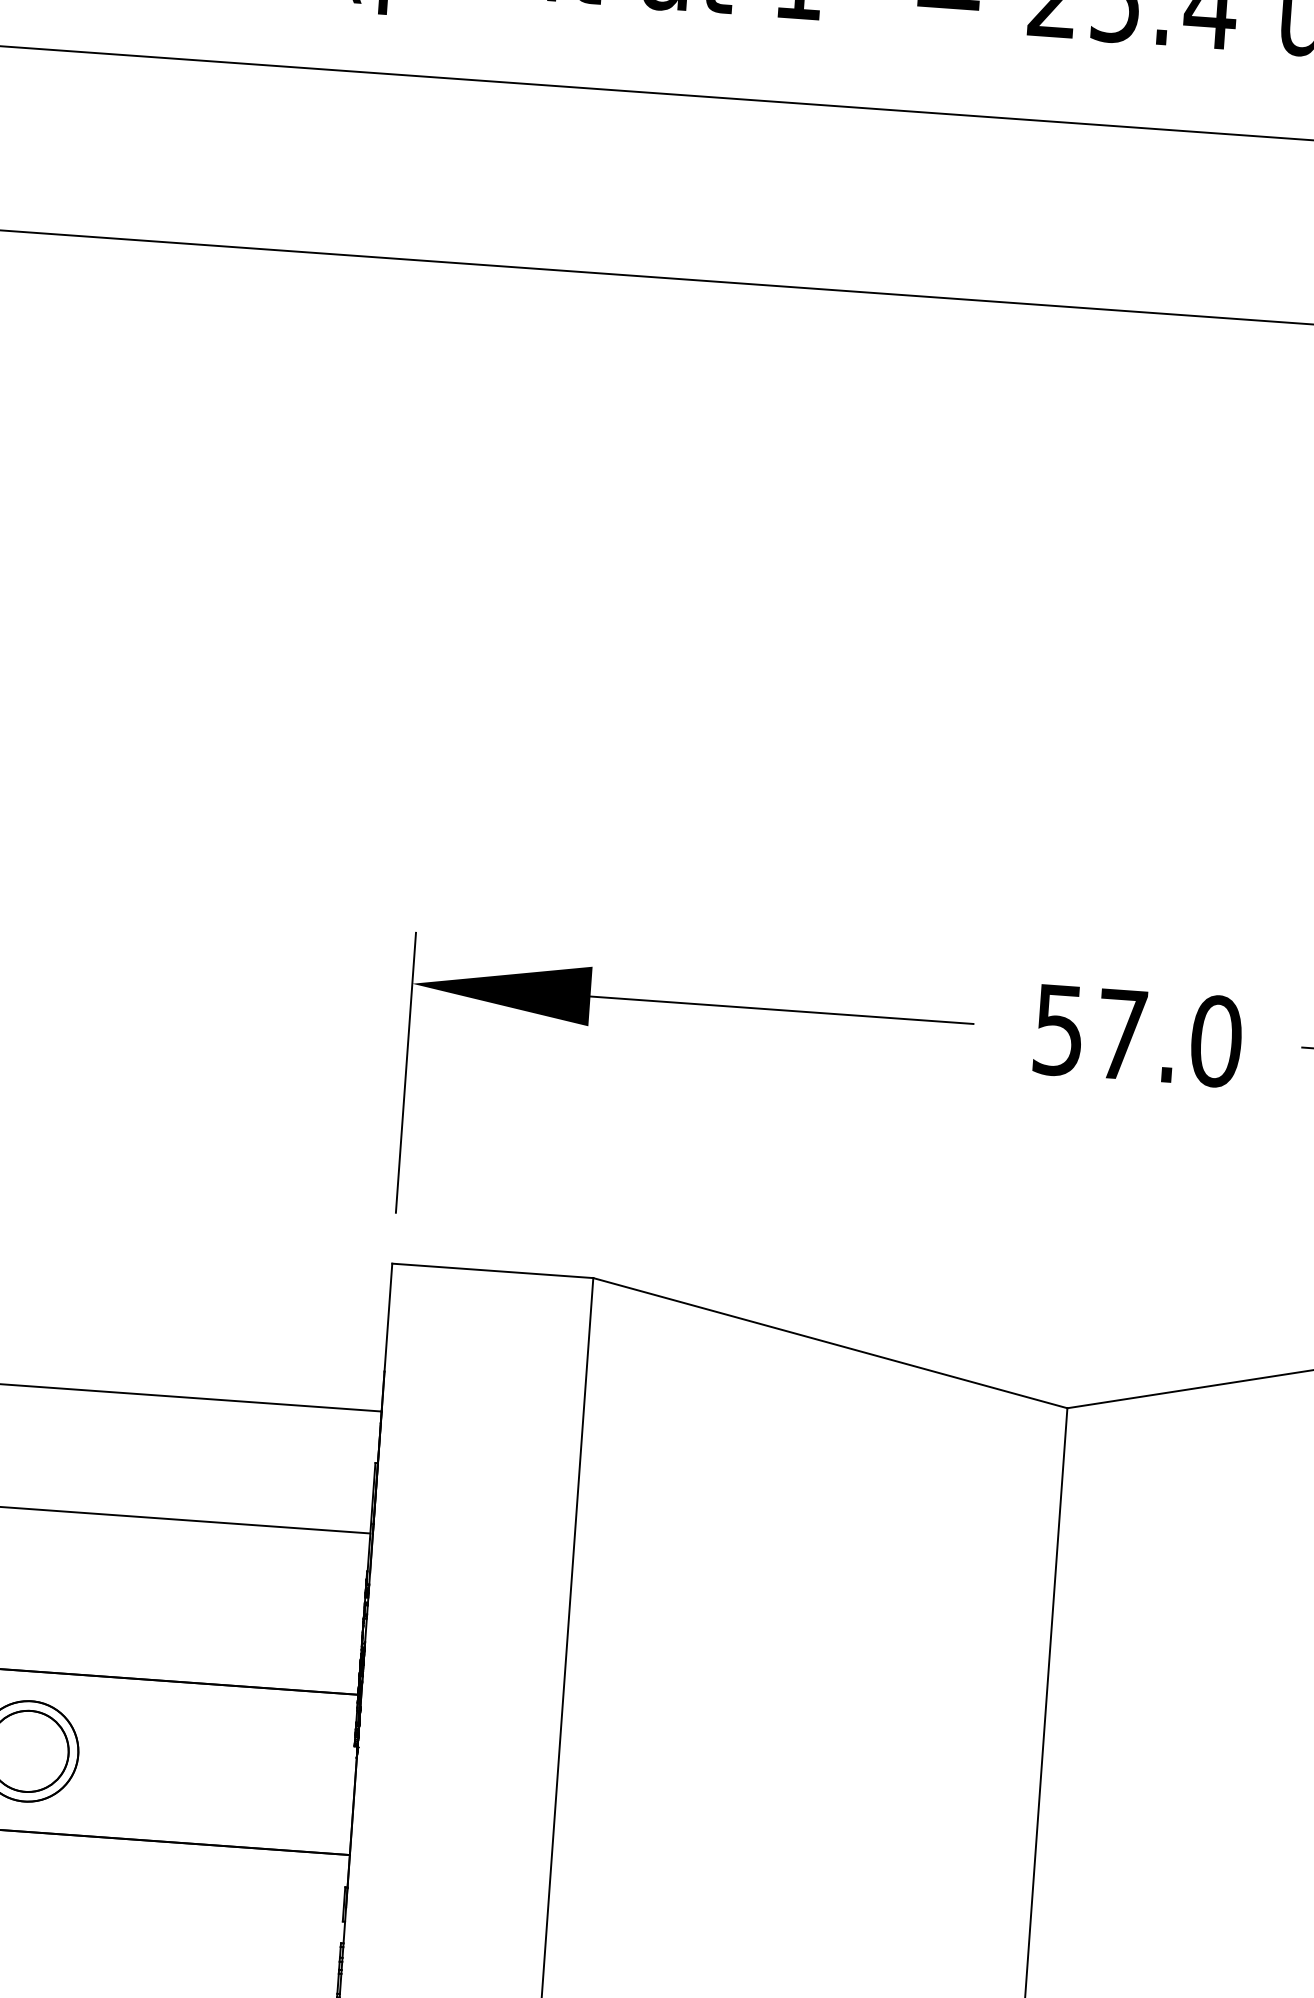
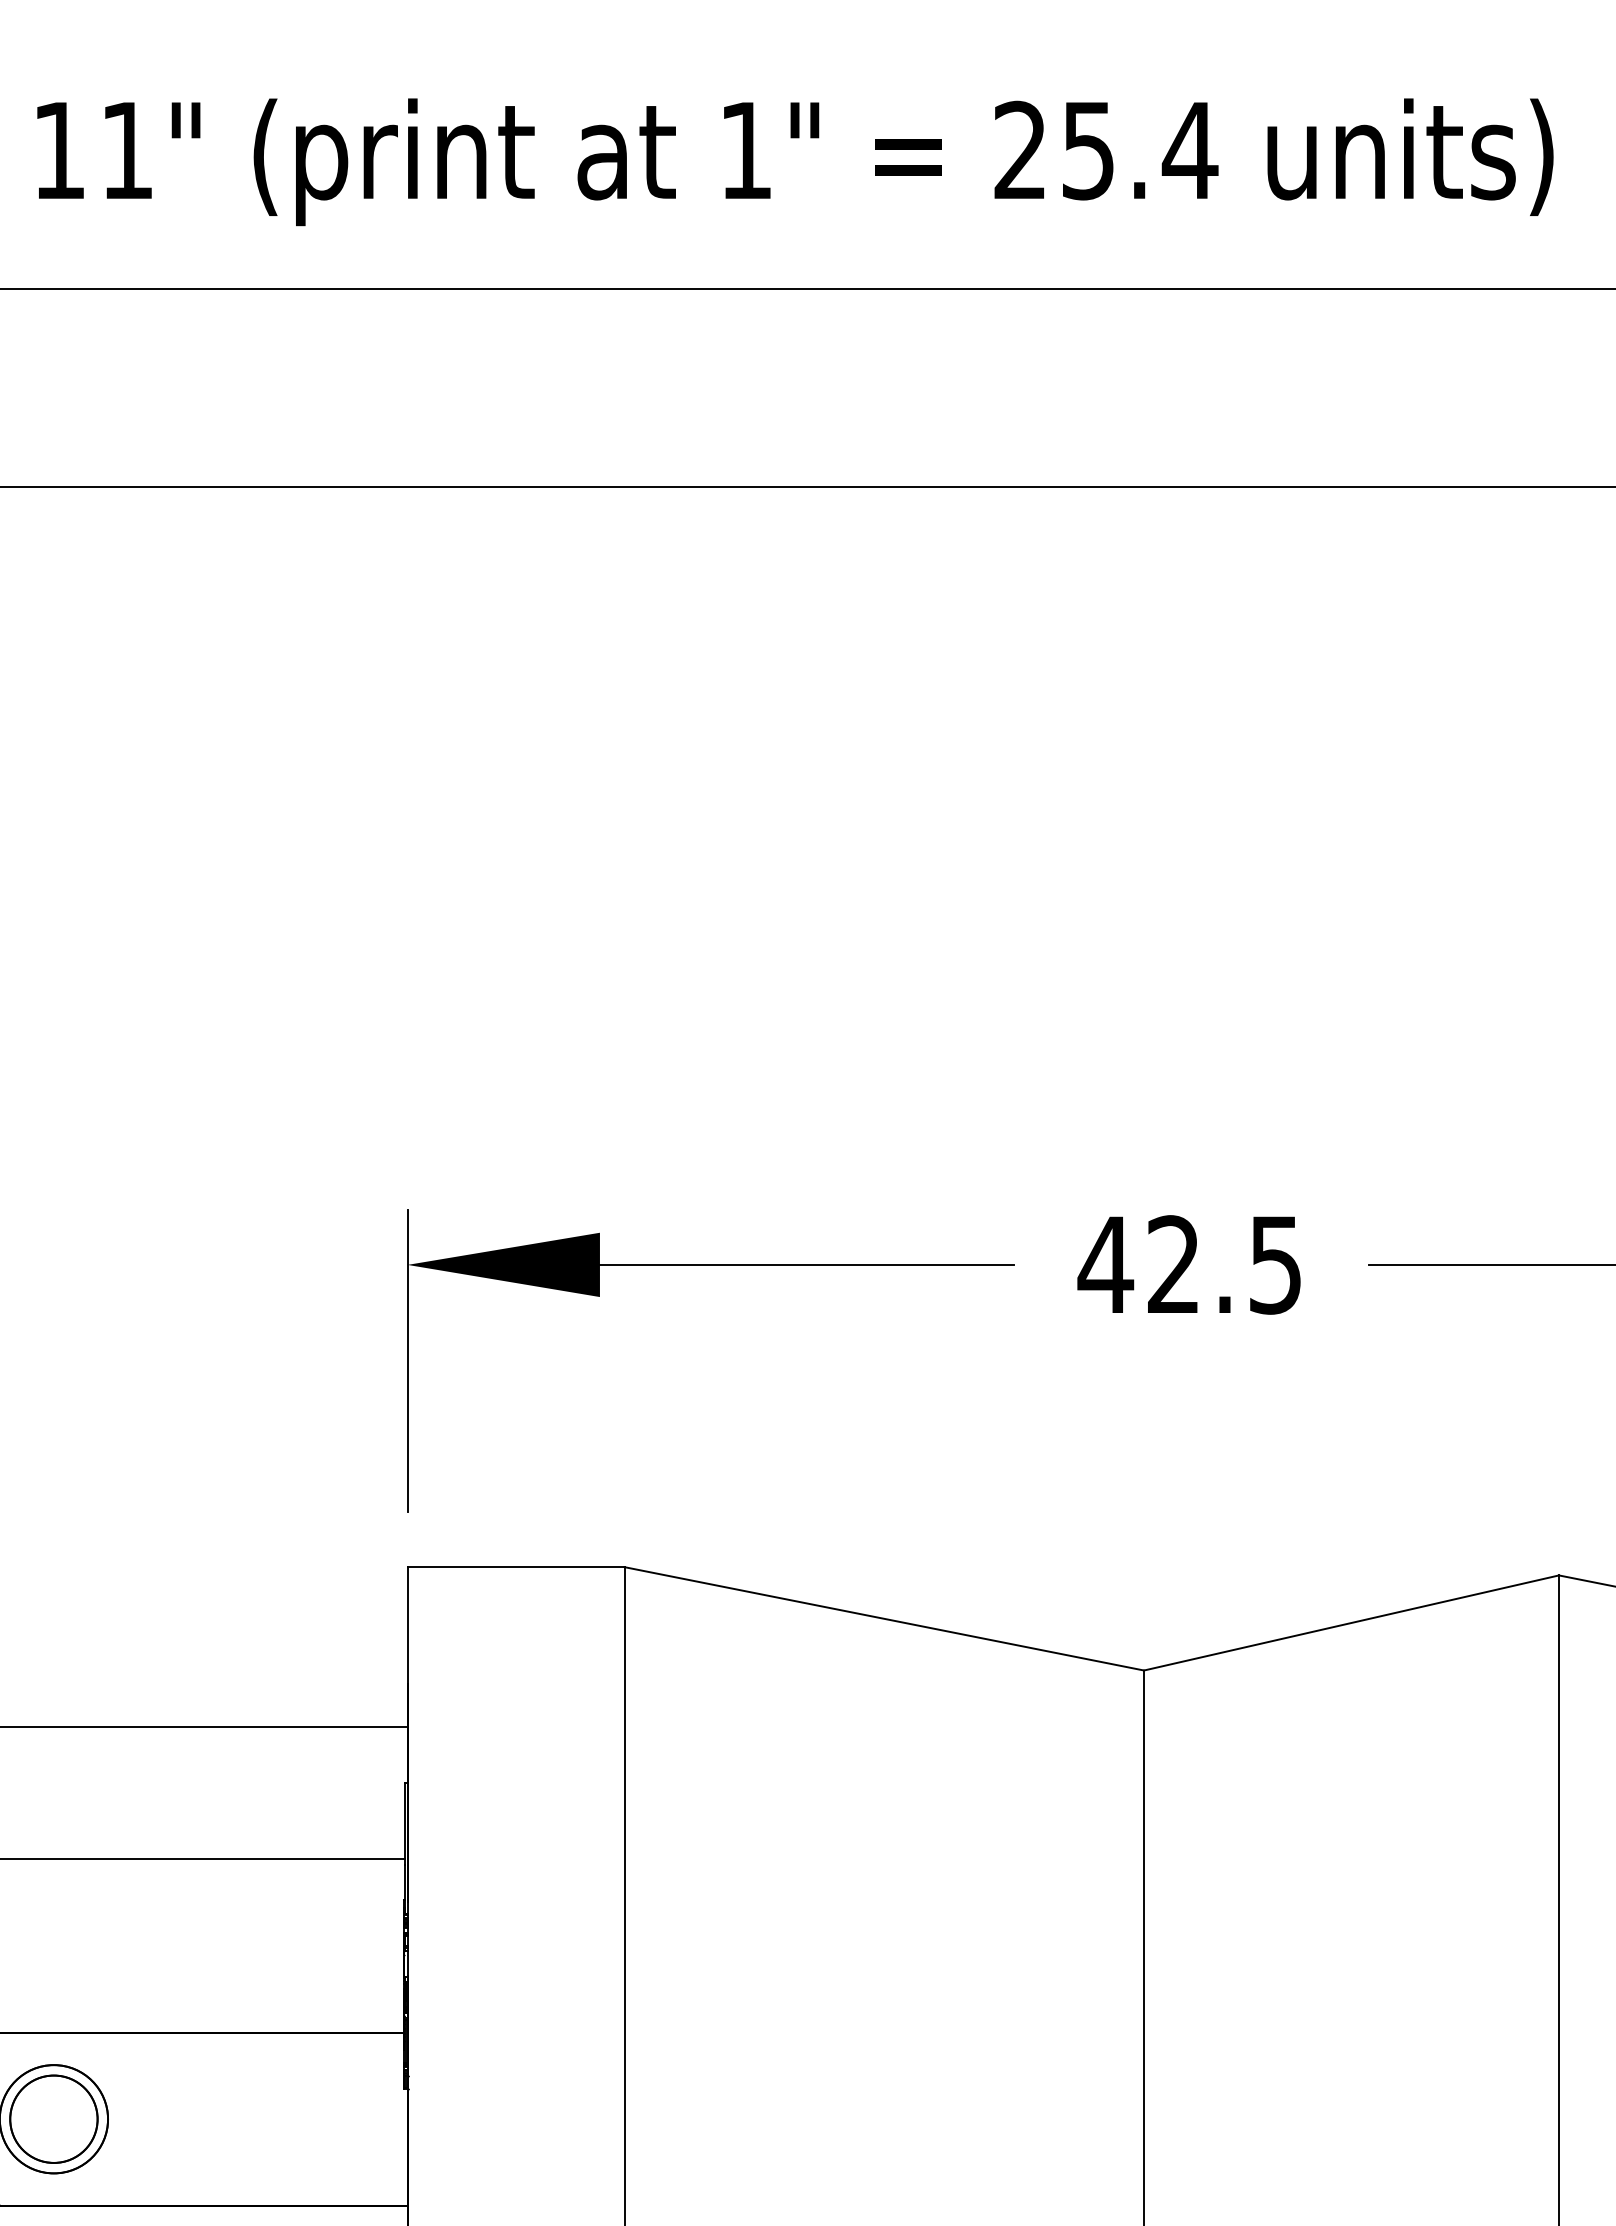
text: (1136, 1035) -> (1189, 1264), 57.0 -> 42.5

